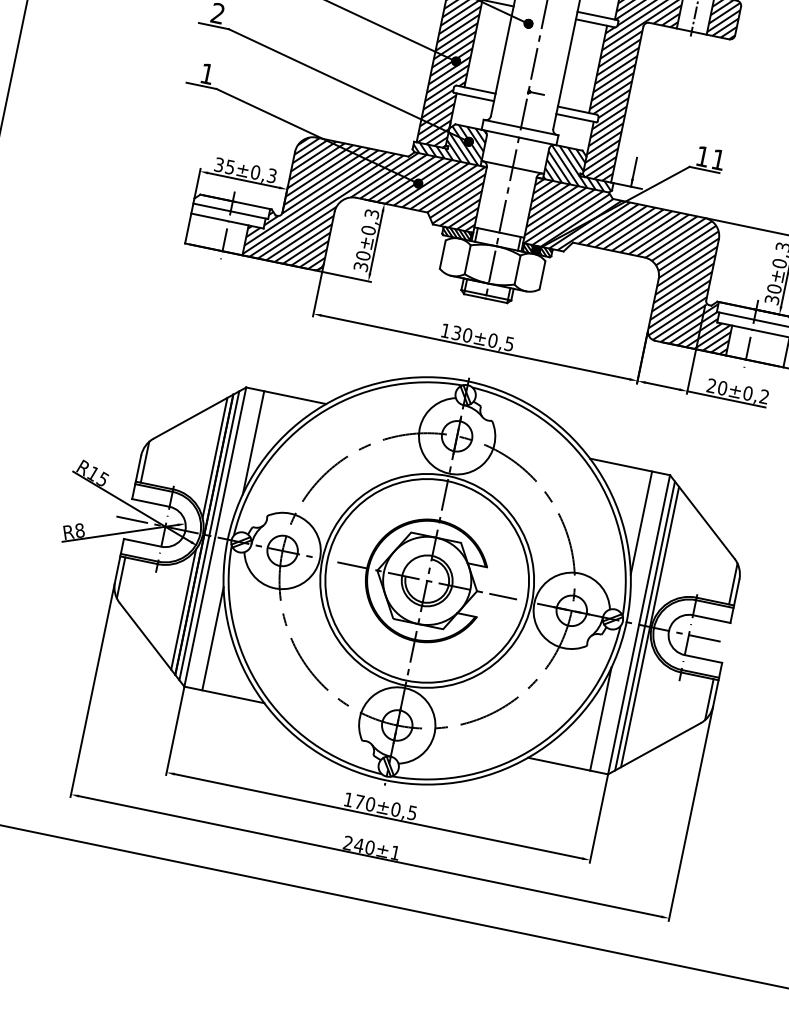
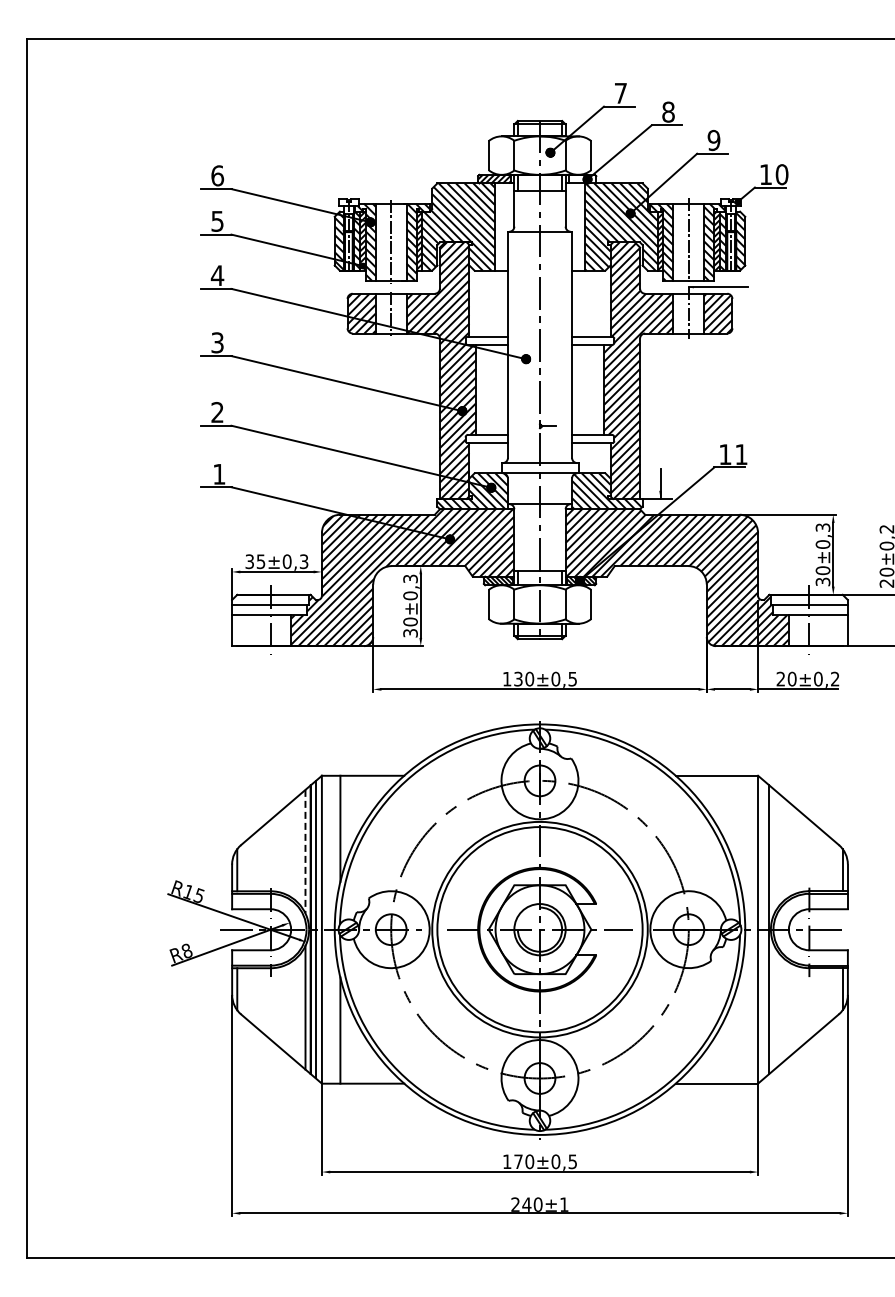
line: (215, 457) -> (305, 851), solid -> dashed
line: (641, 522) -> (739, 828), removed
line: (645, 625) -> (764, 929), removed
line: (600, 718) -> (739, 1030), removed

